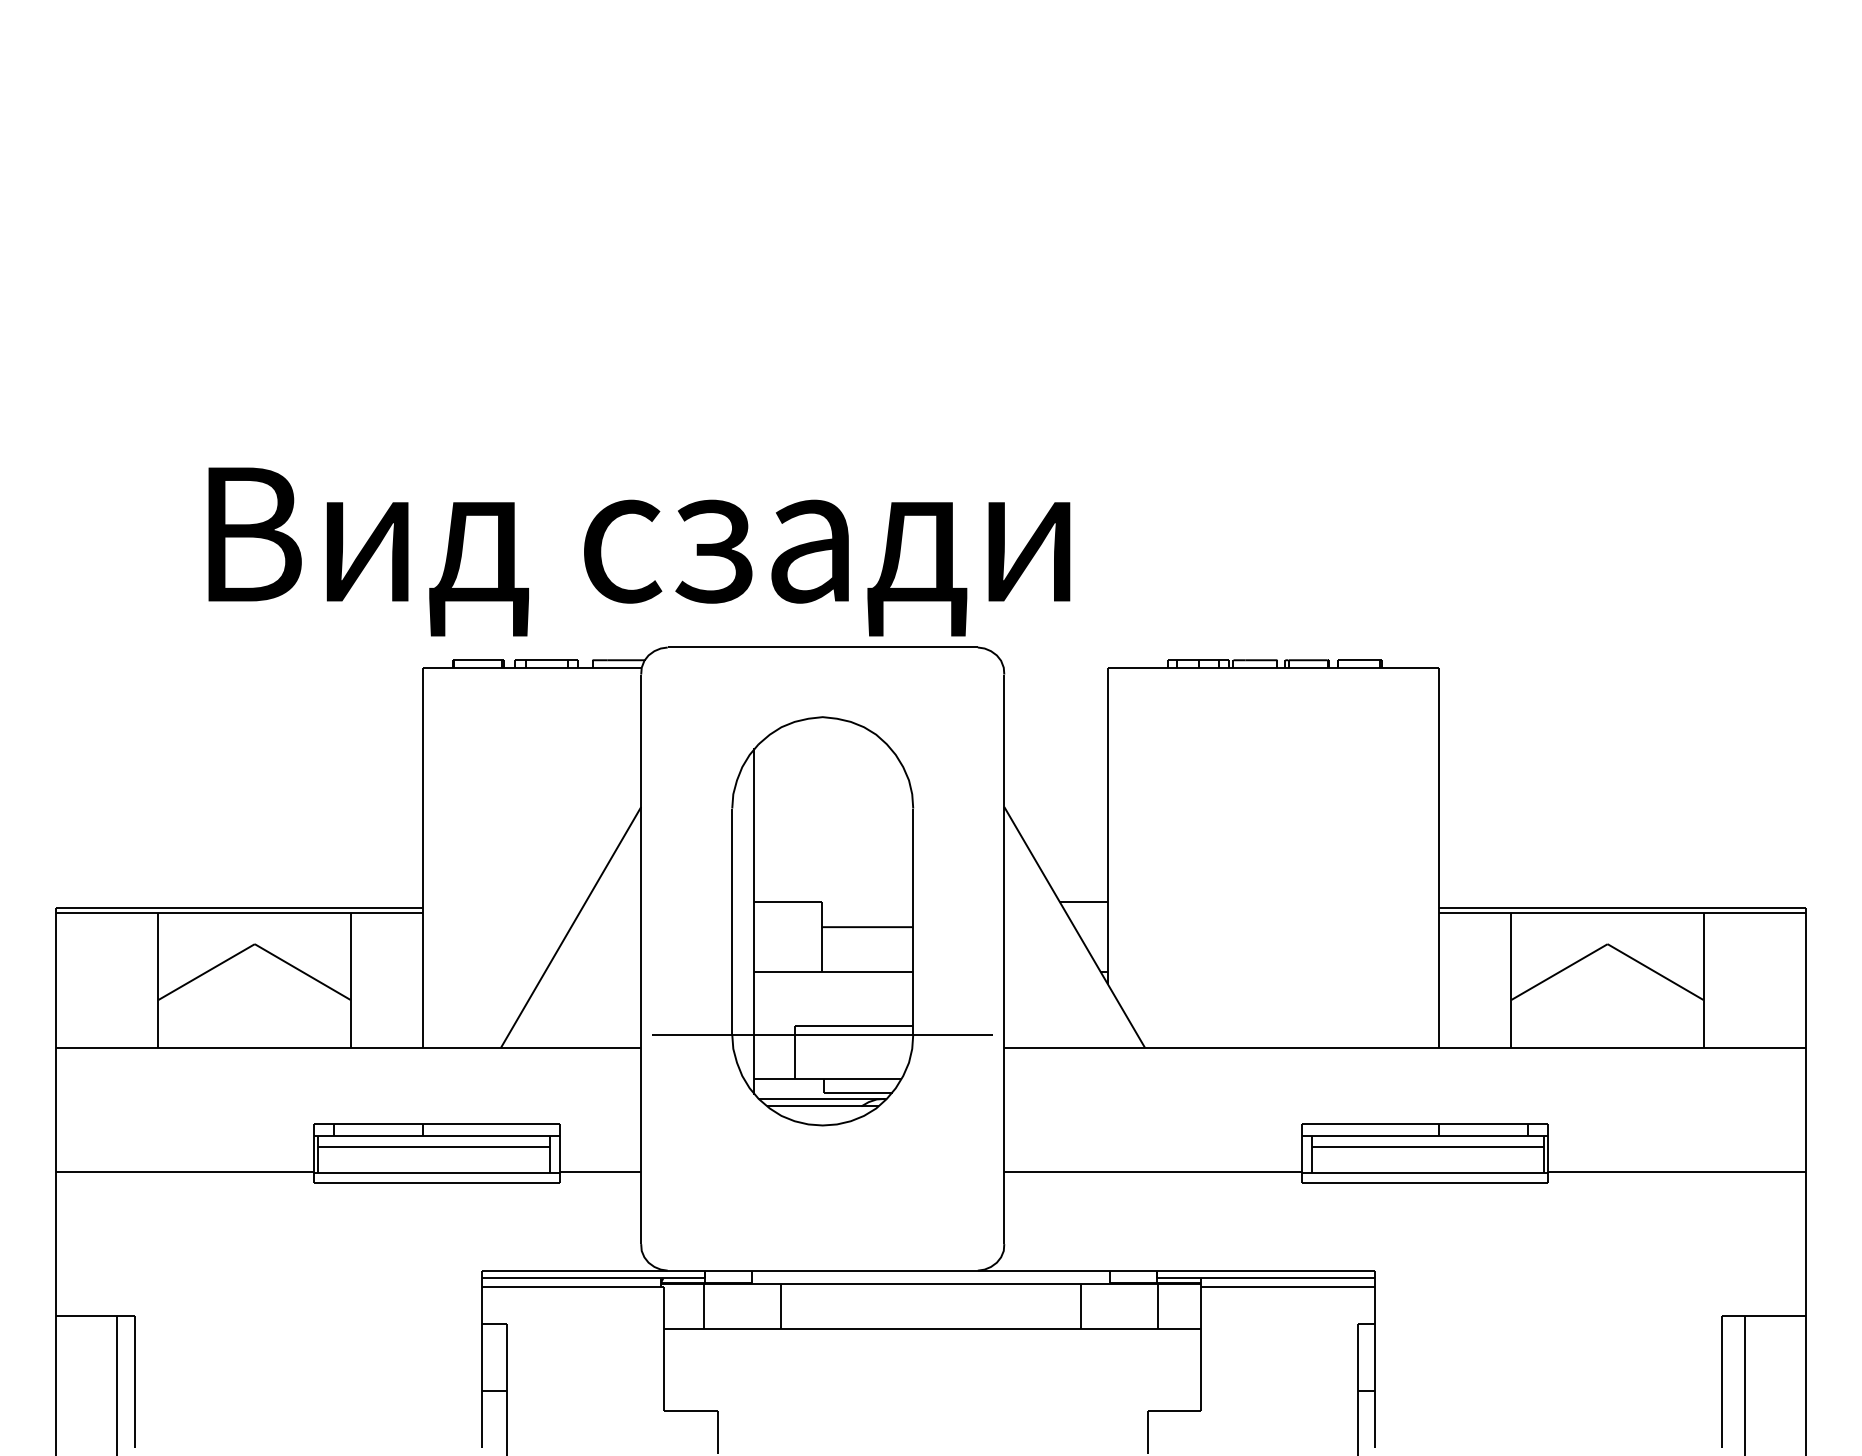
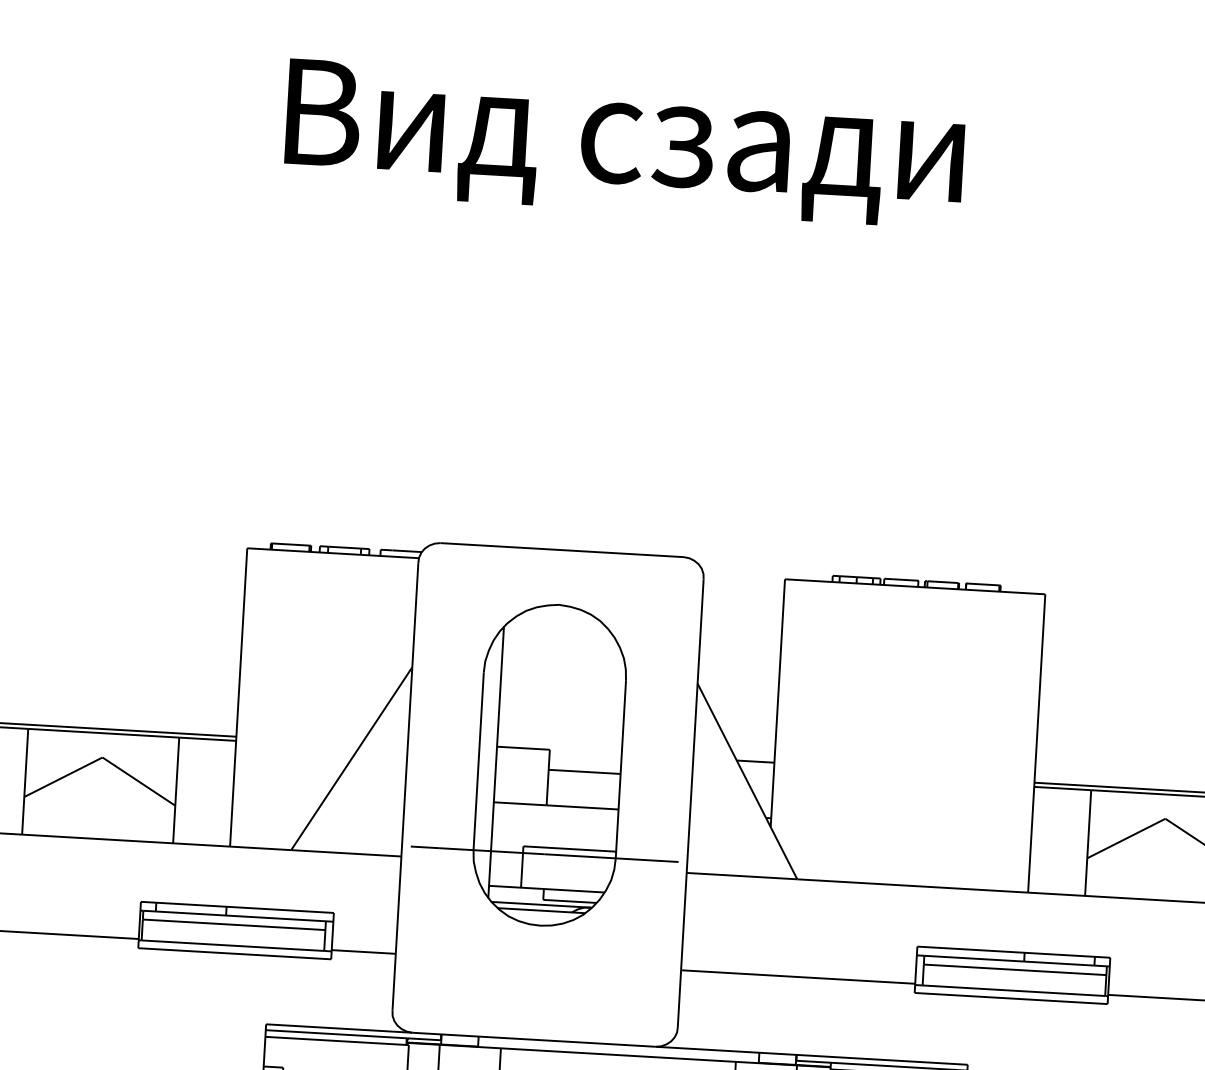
text: (639, 551) -> (624, 143), moved

